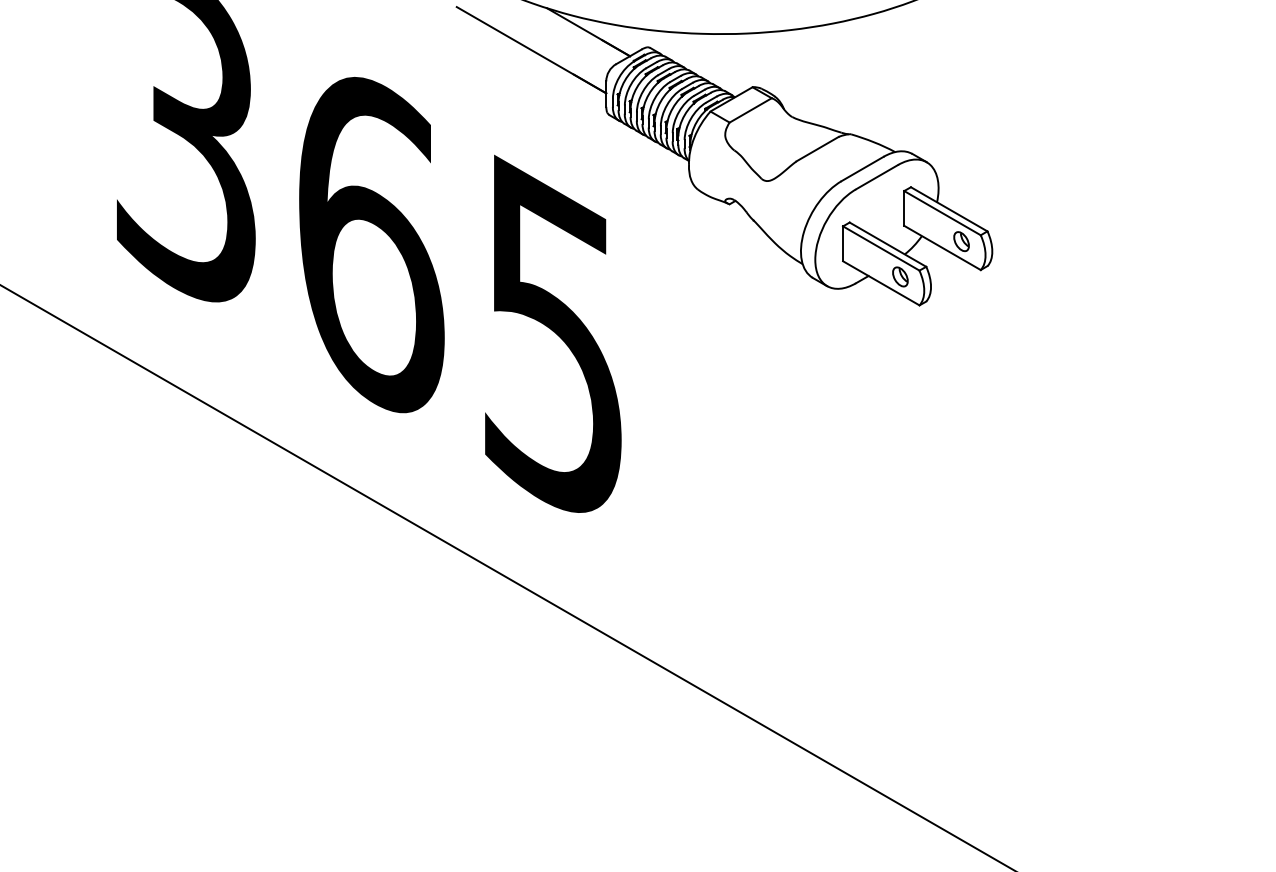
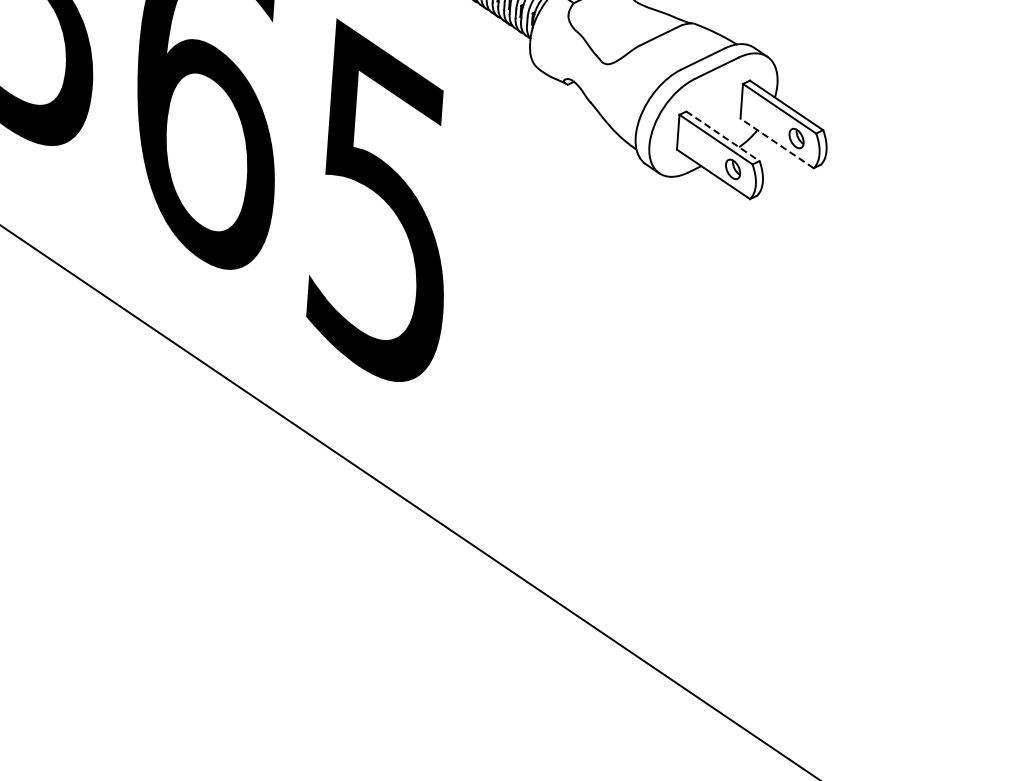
line: (888, 244) -> (723, 136), solid -> dashed
line: (942, 247) -> (777, 143), solid -> dashed

